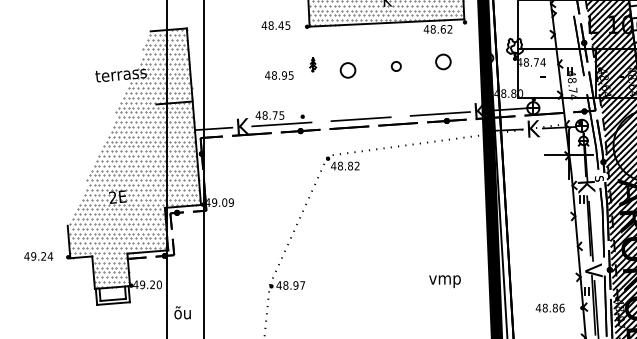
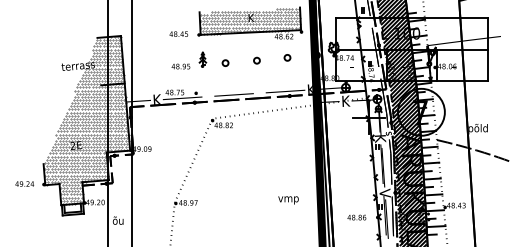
circle: (443, 61) -> (287, 57), size x0.62
part: (312, 64) -> (202, 59), size x1.67
circle: (347, 69) -> (225, 62), size x0.62

